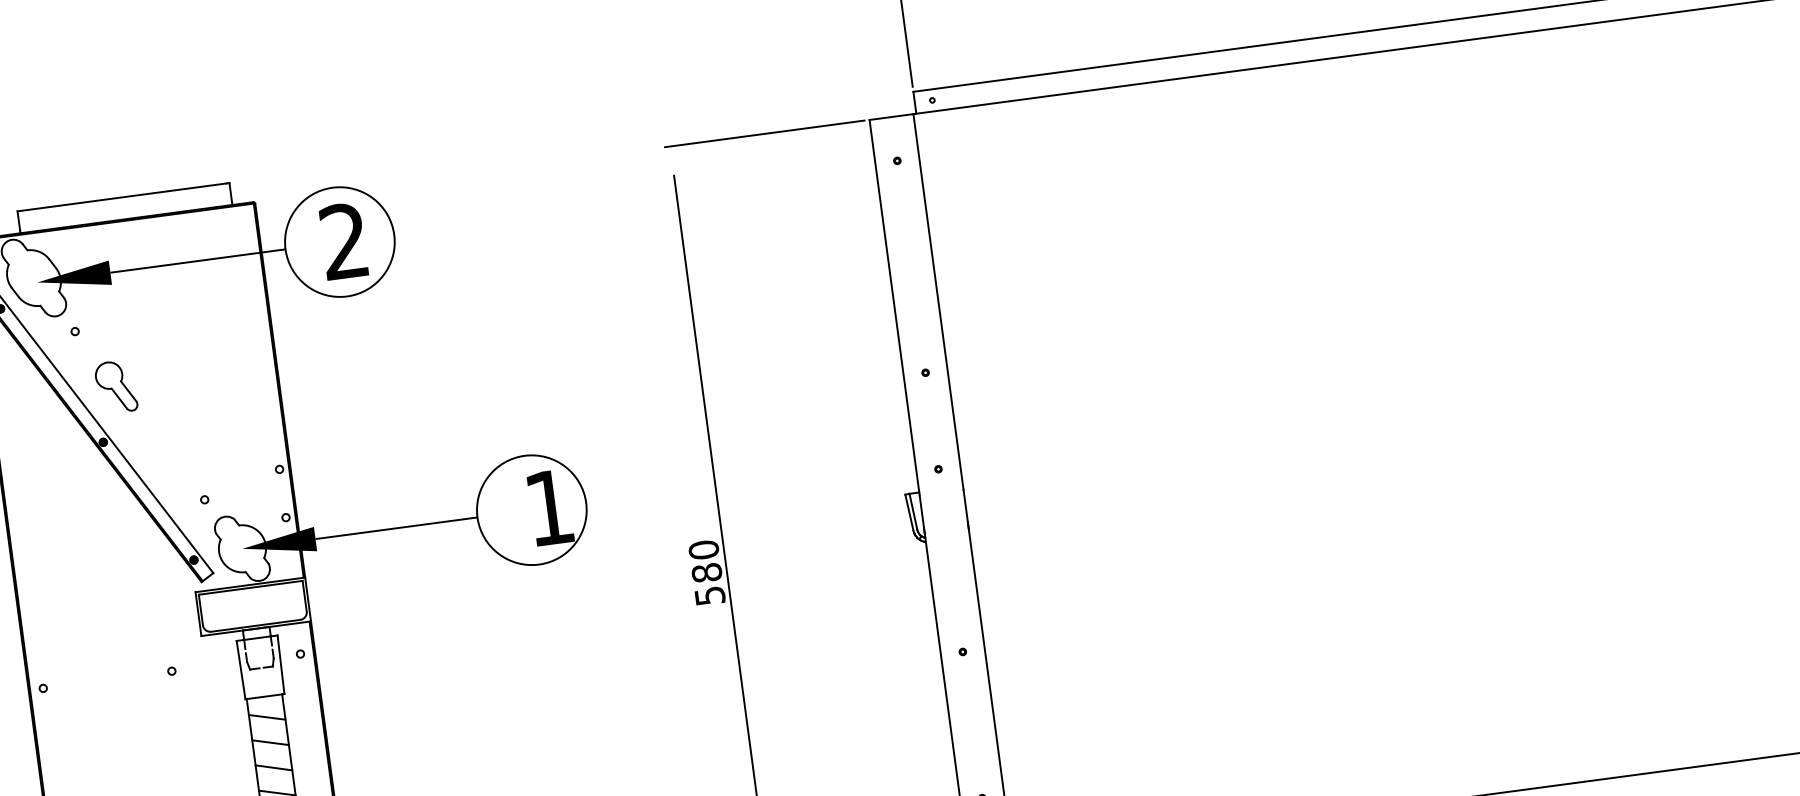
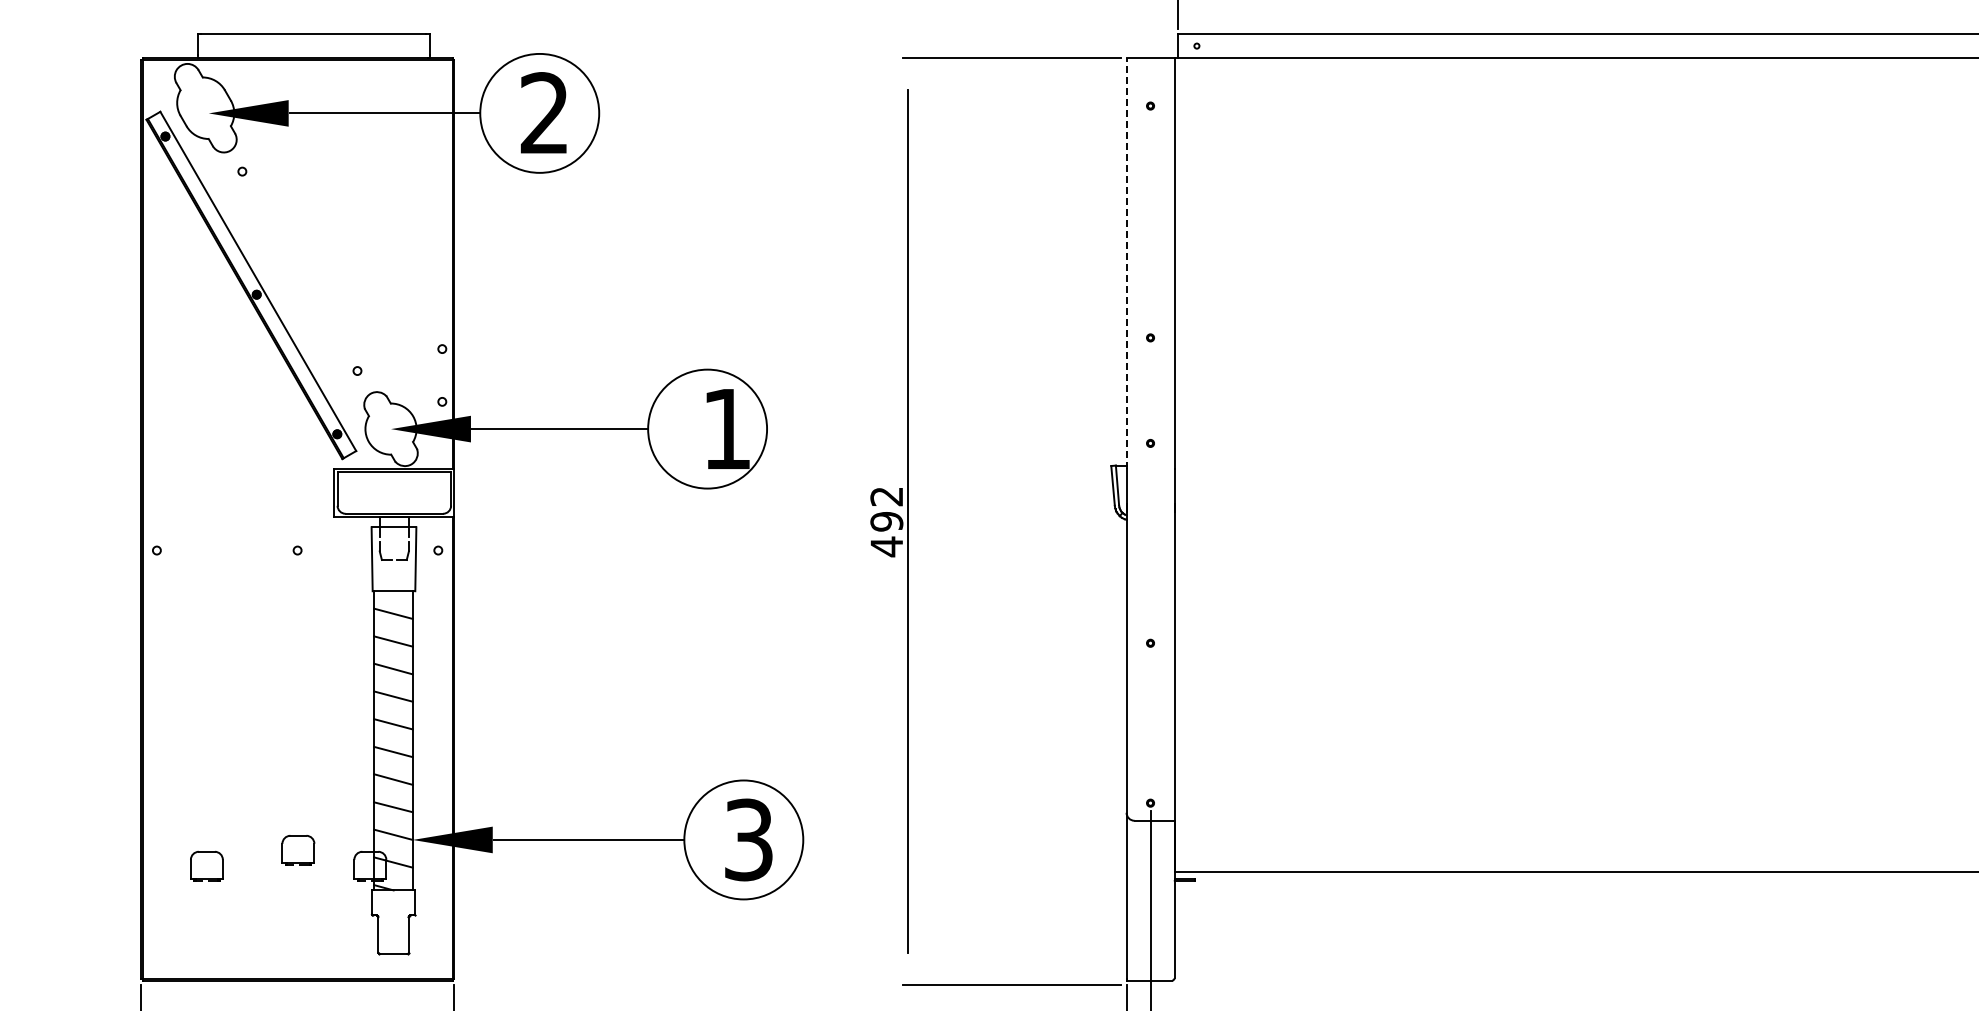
line: (894, 307) -> (1126, 263), solid -> dashed
part: (116, 386) -> (278, 236), removed
text: (706, 572) -> (886, 521), 580 -> 492

